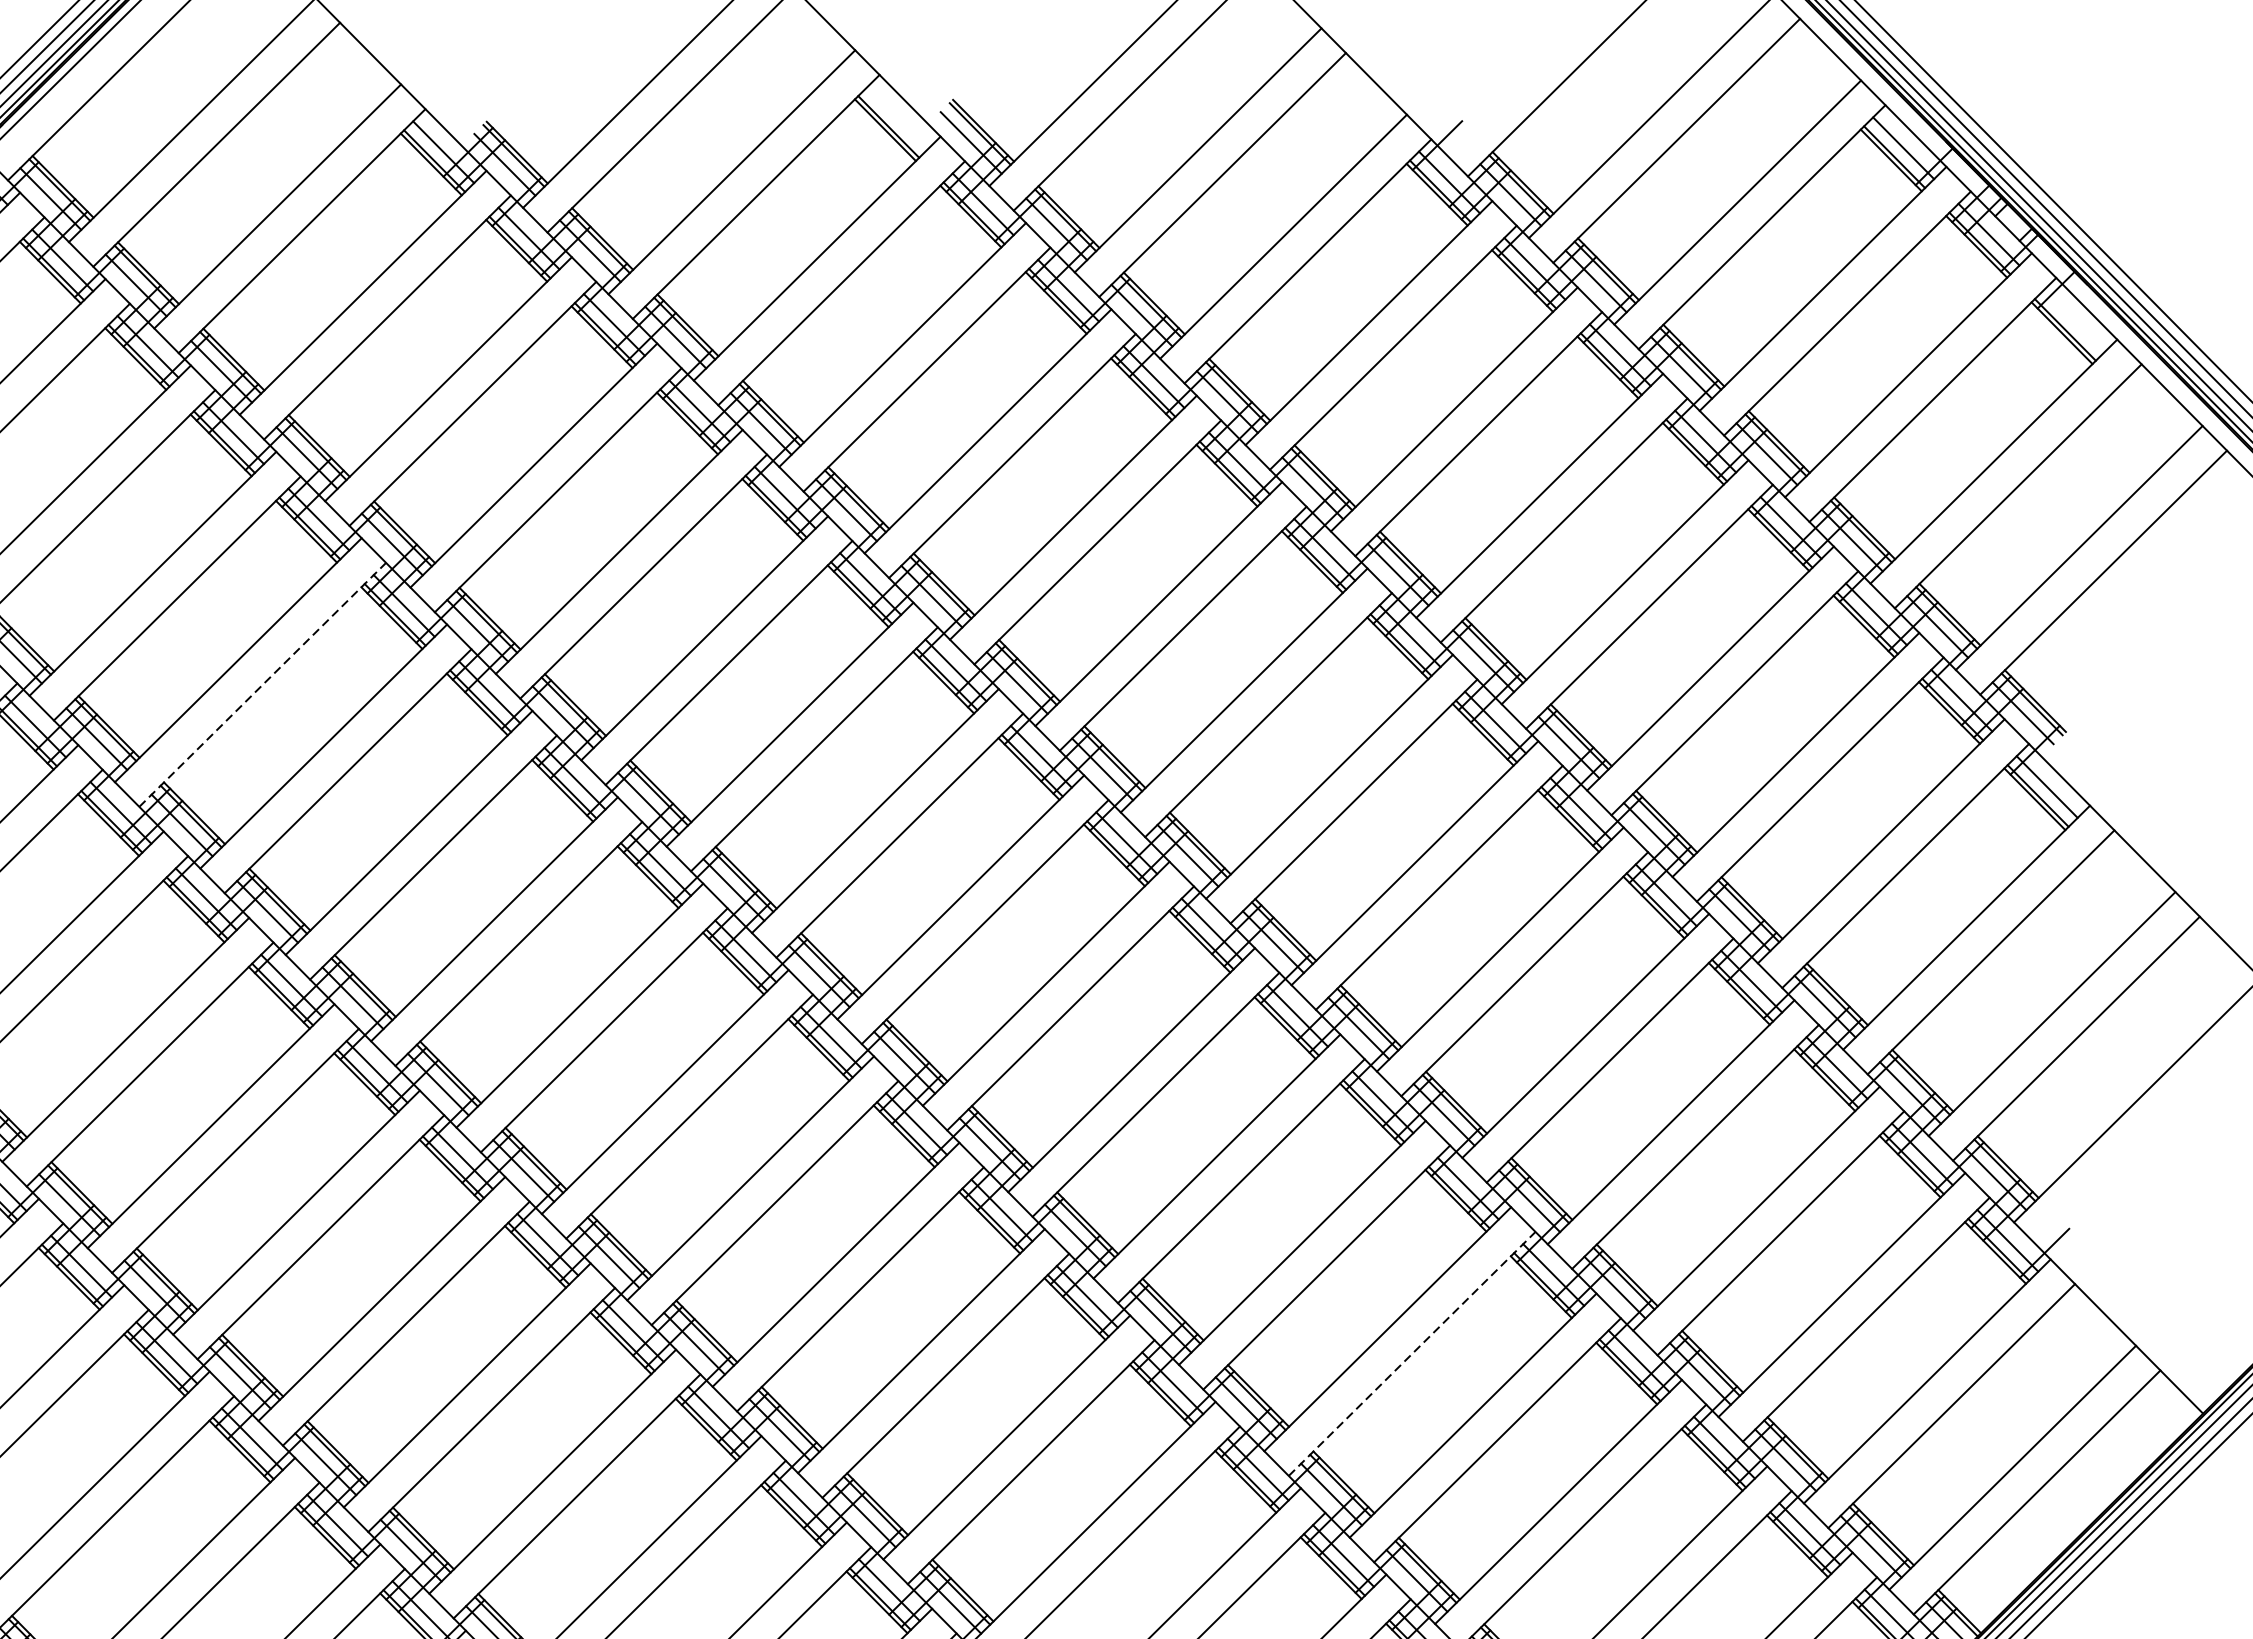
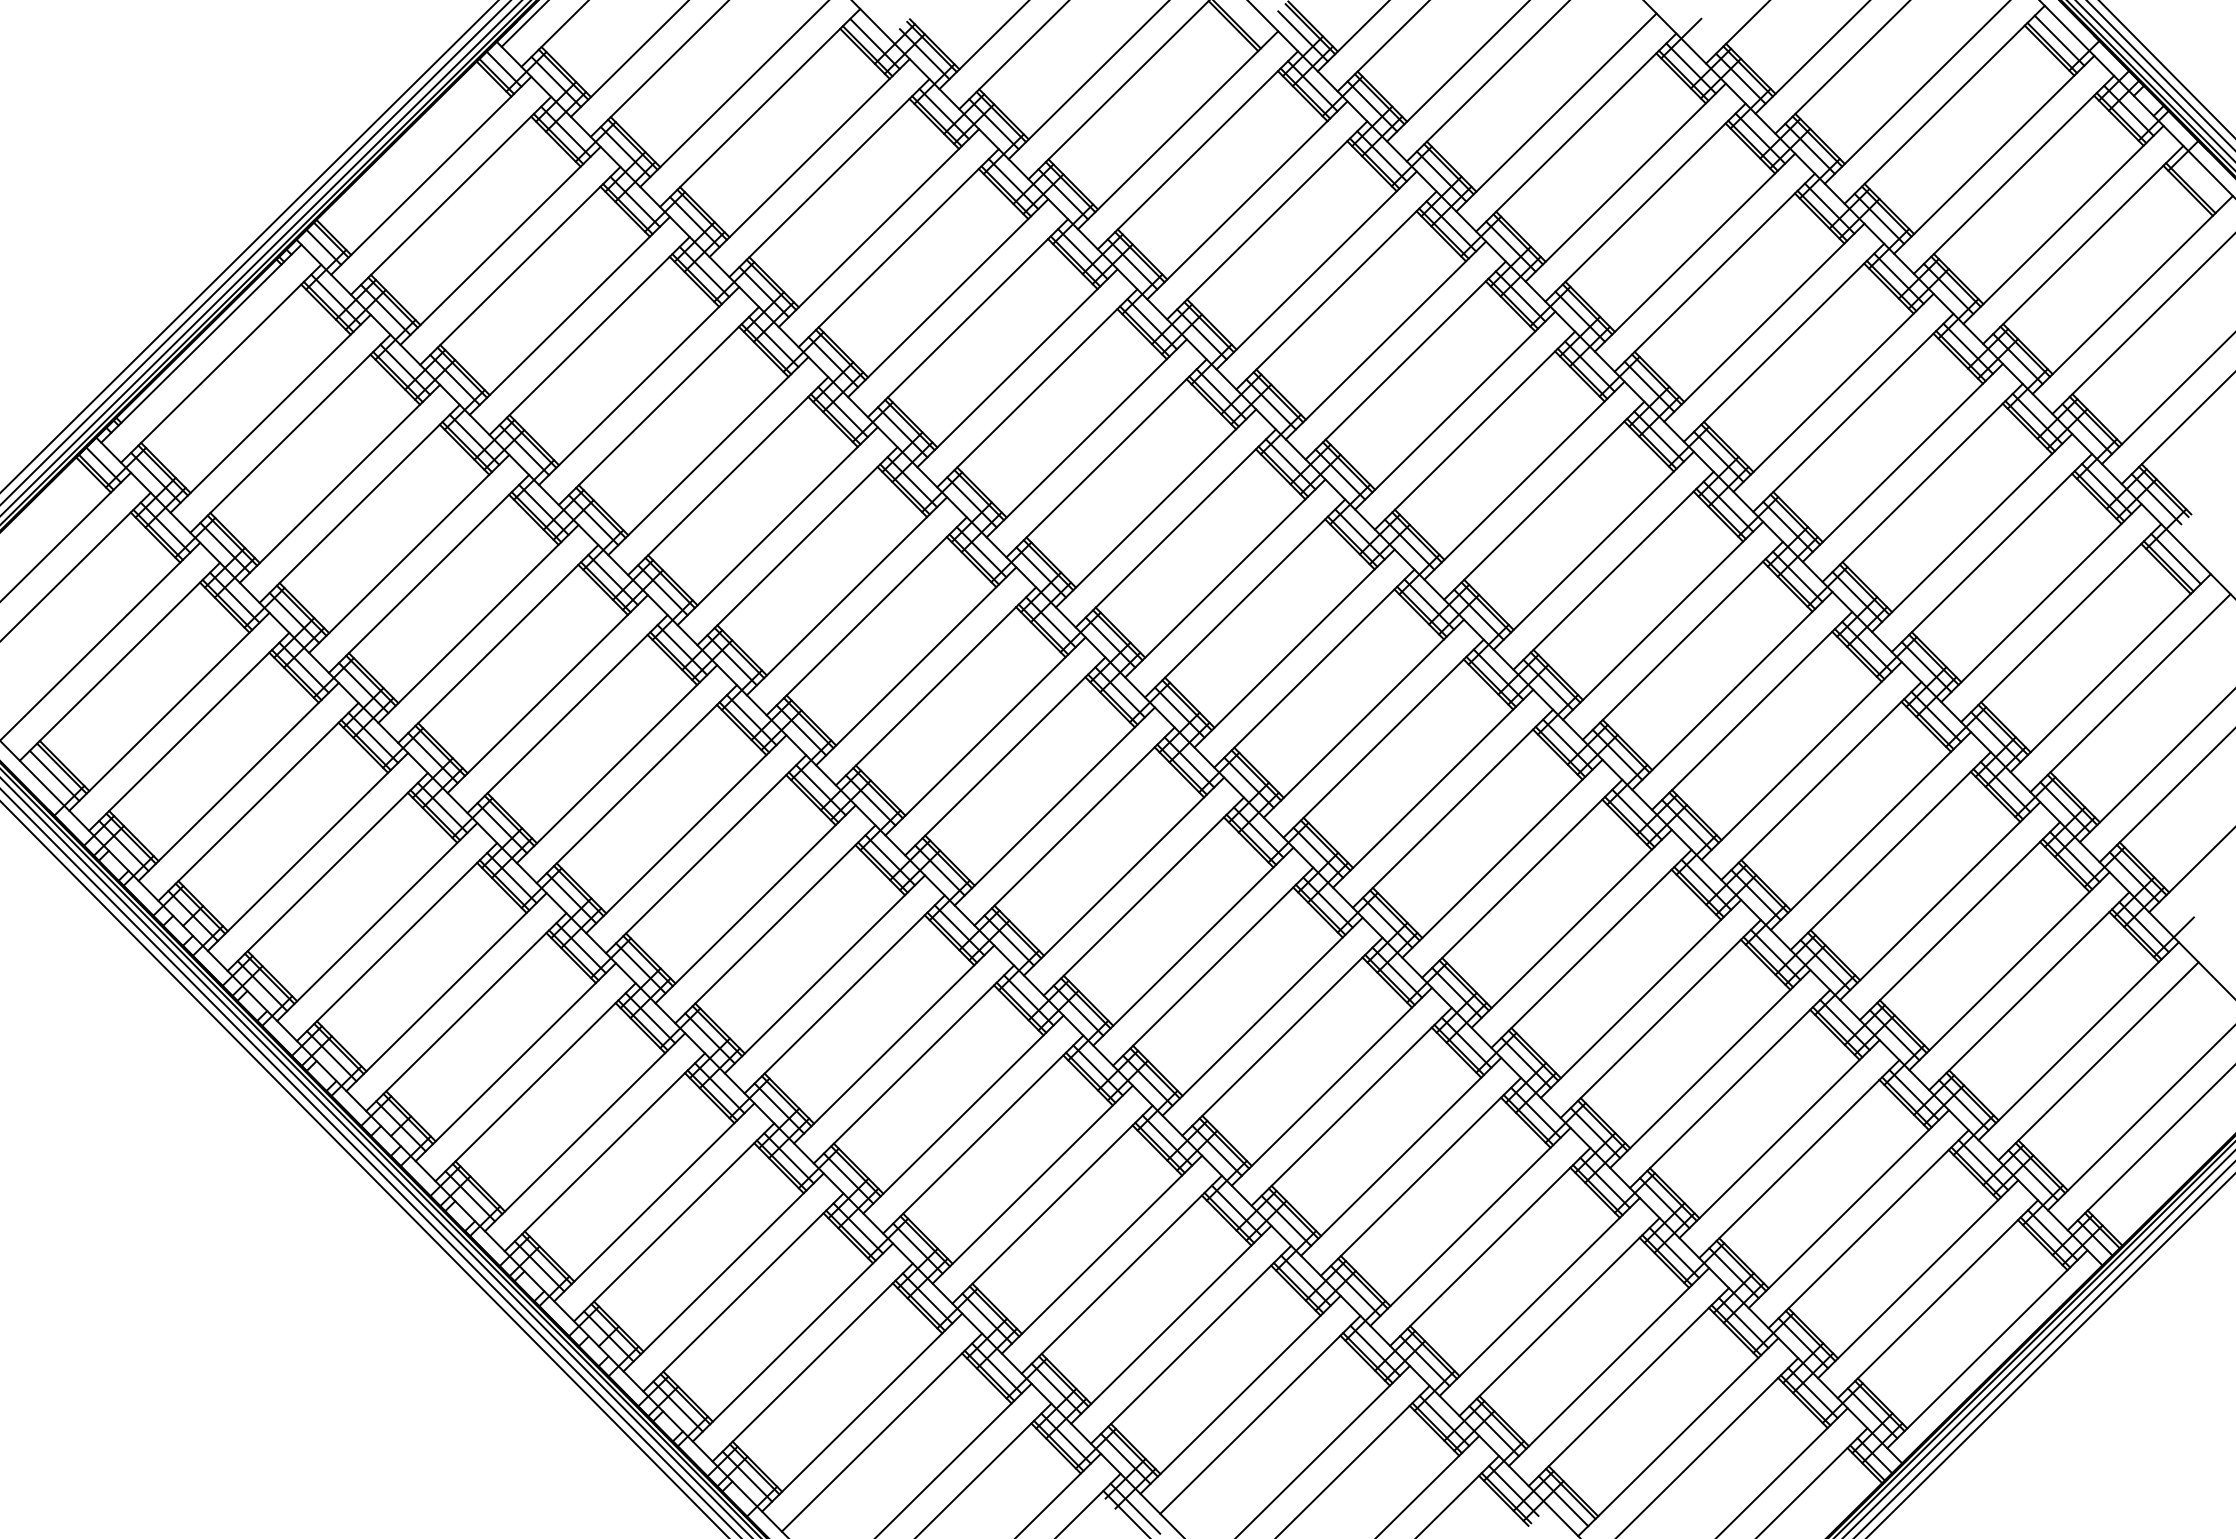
line: (263, 685) -> (728, 476), dashed -> solid
line: (1411, 1353) -> (1660, 1018), dashed -> solid

